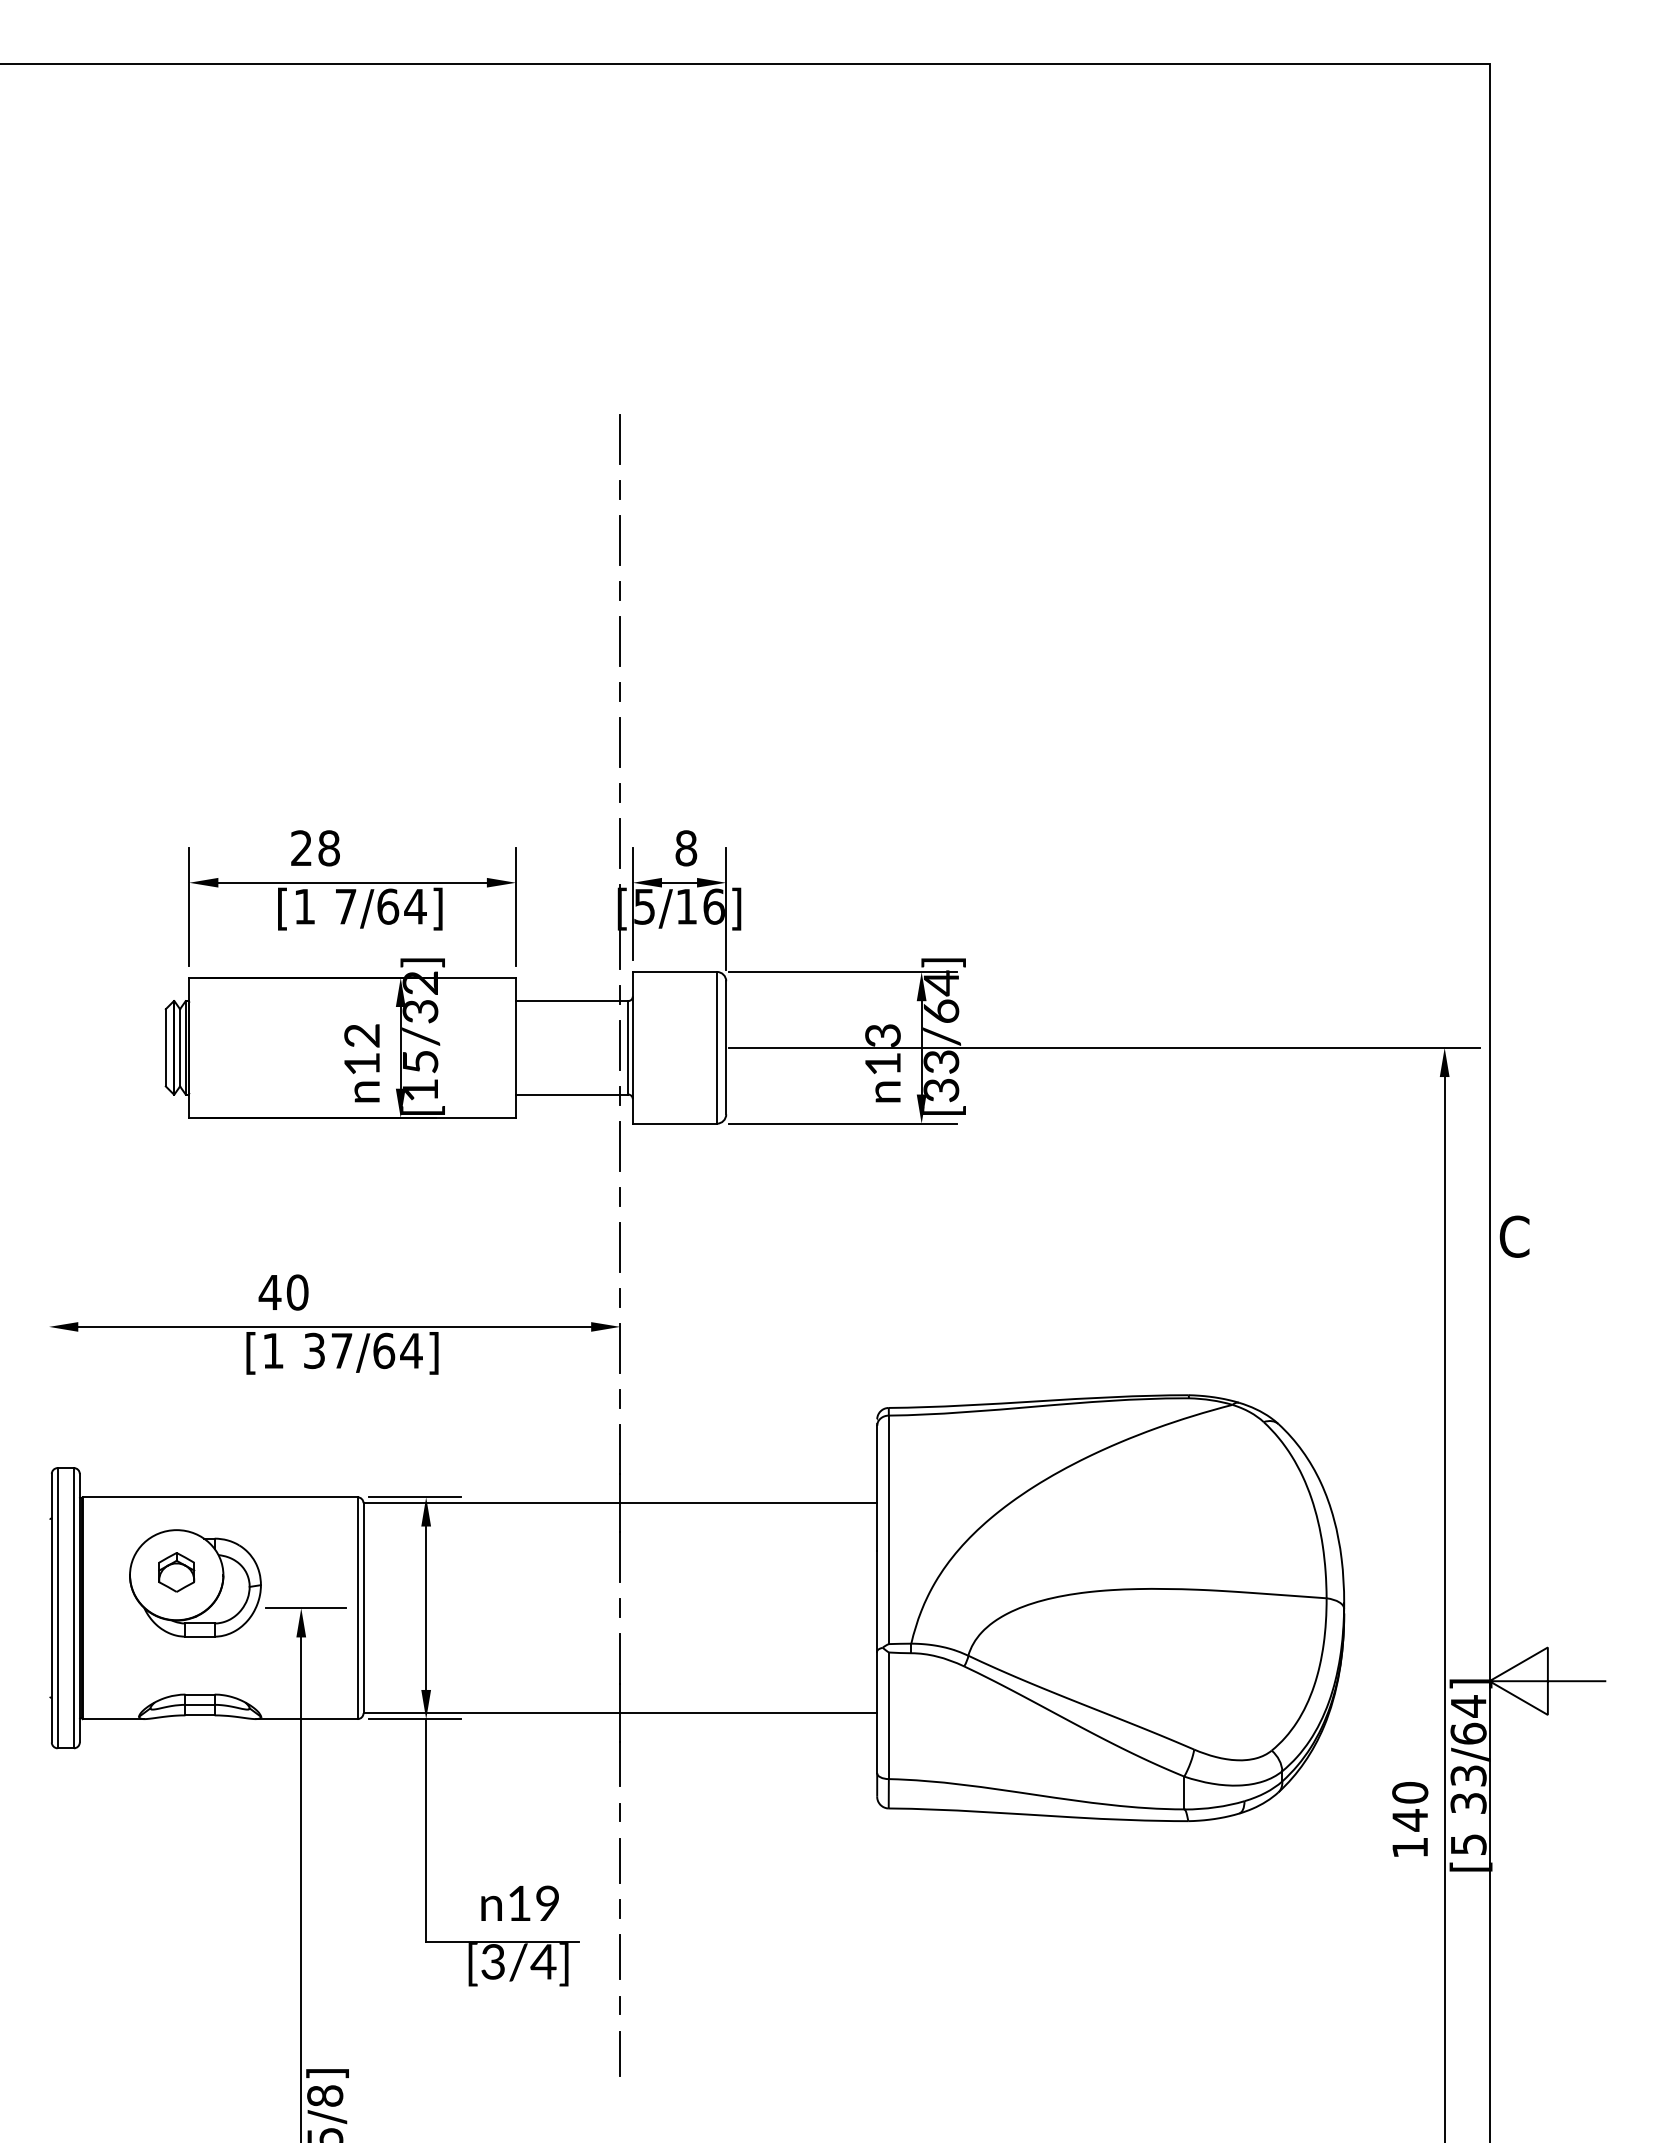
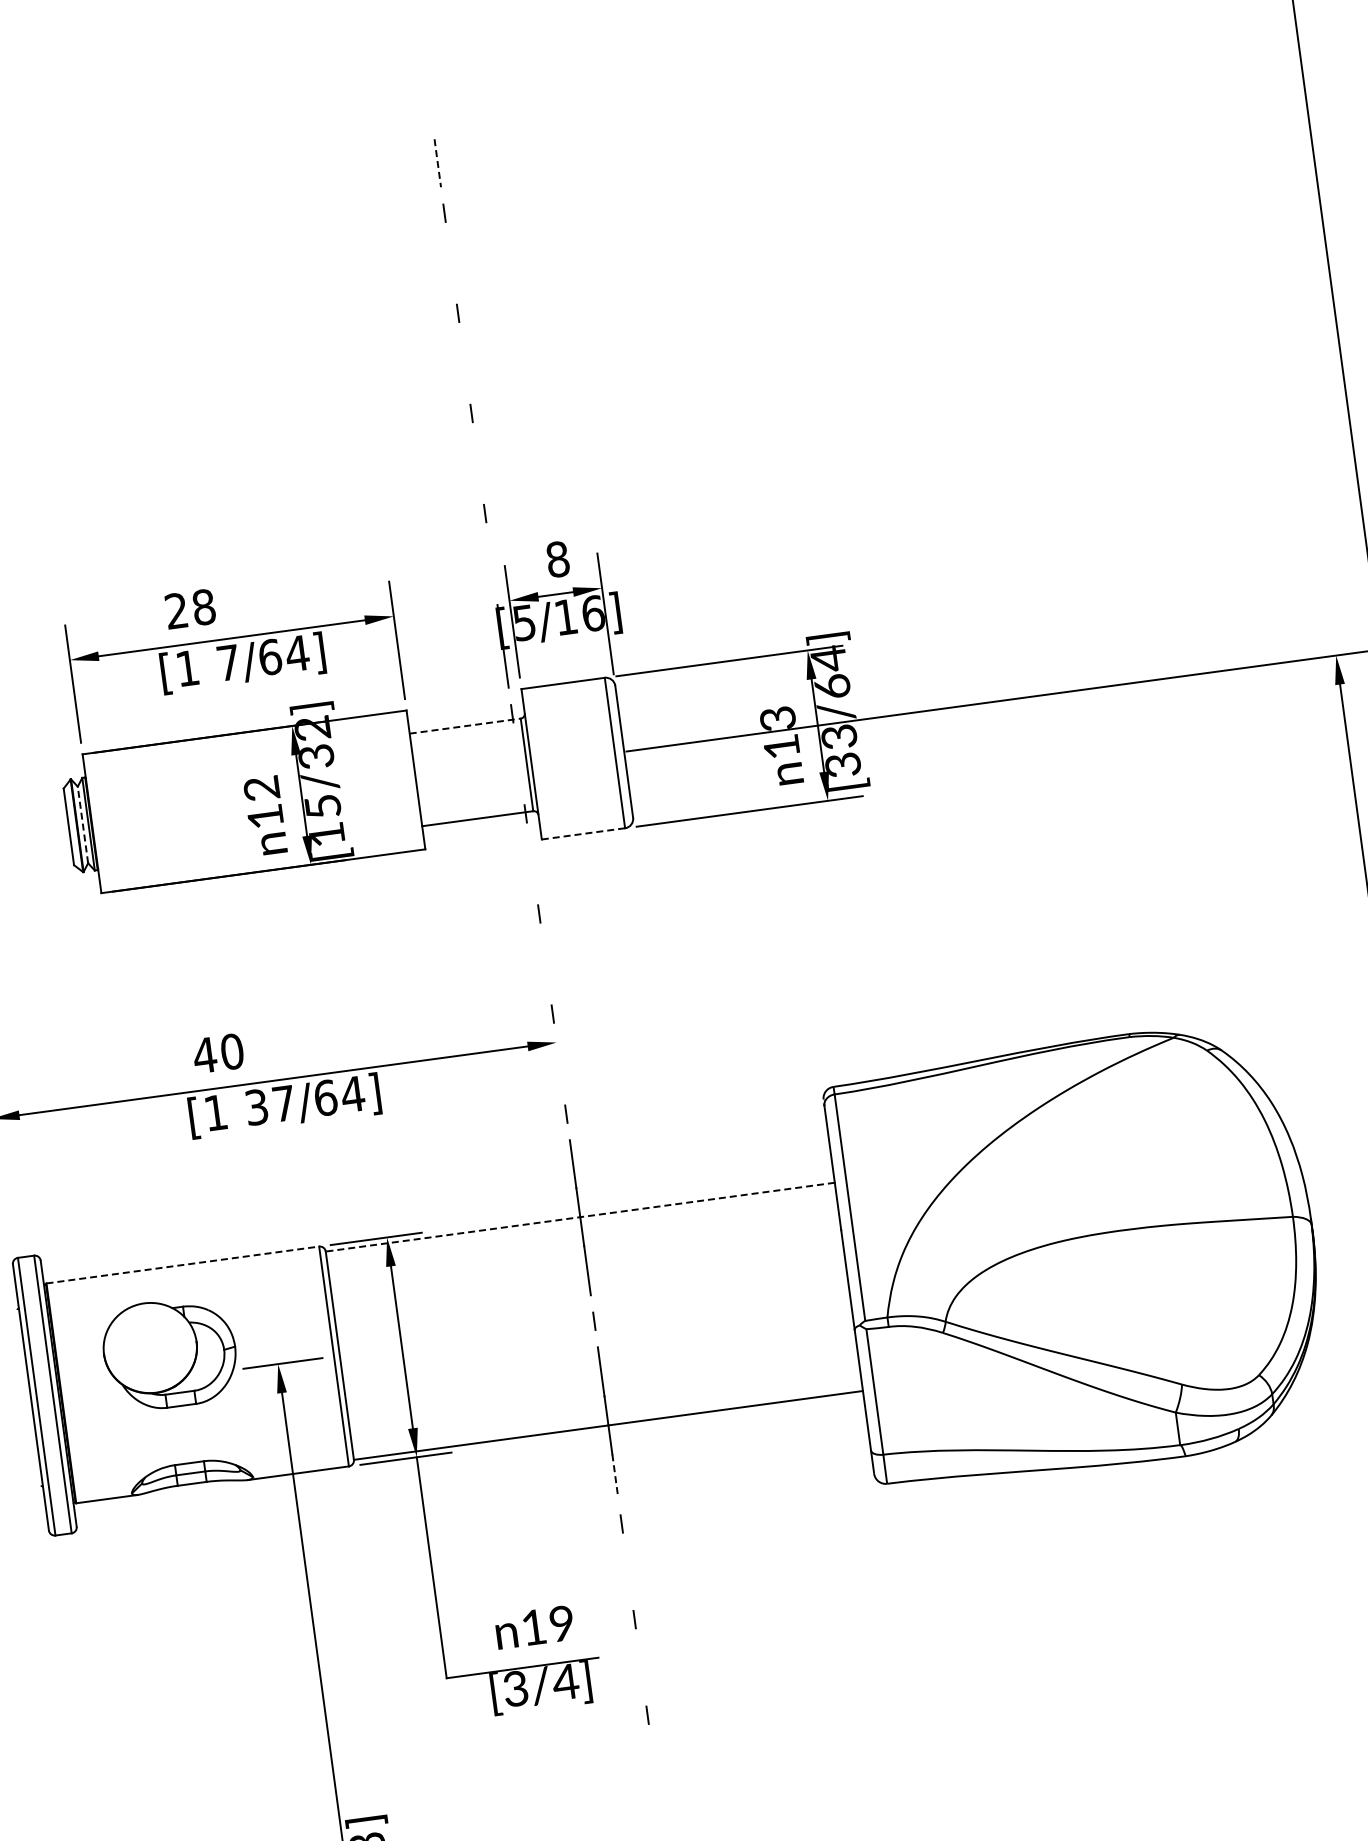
line: (620, 440) -> (438, 164), solid -> dashed
line: (619, 540) -> (450, 263), removed
line: (620, 641) -> (464, 363), removed
line: (620, 742) -> (478, 463), removed
line: (620, 843) -> (492, 563), removed
line: (572, 1001) -> (465, 726), solid -> dashed
line: (620, 1045) -> (519, 763), removed
line: (180, 1047) -> (83, 824), solid -> dashed
line: (675, 1123) -> (584, 833), solid -> dashed
line: (620, 1146) -> (532, 863), removed
line: (620, 1247) -> (546, 963), removed
line: (620, 1348) -> (559, 1063), removed
line: (220, 1497) -> (183, 1265), solid -> dashed
line: (620, 1503) -> (580, 1217), solid -> dashed
part: (176, 1572) -> (149, 1345), removed
line: (620, 1764) -> (615, 1476), solid -> dashed
line: (620, 1860) -> (628, 1571), removed
line: (620, 1957) -> (641, 1667), removed
line: (619, 2053) -> (653, 1762), removed

